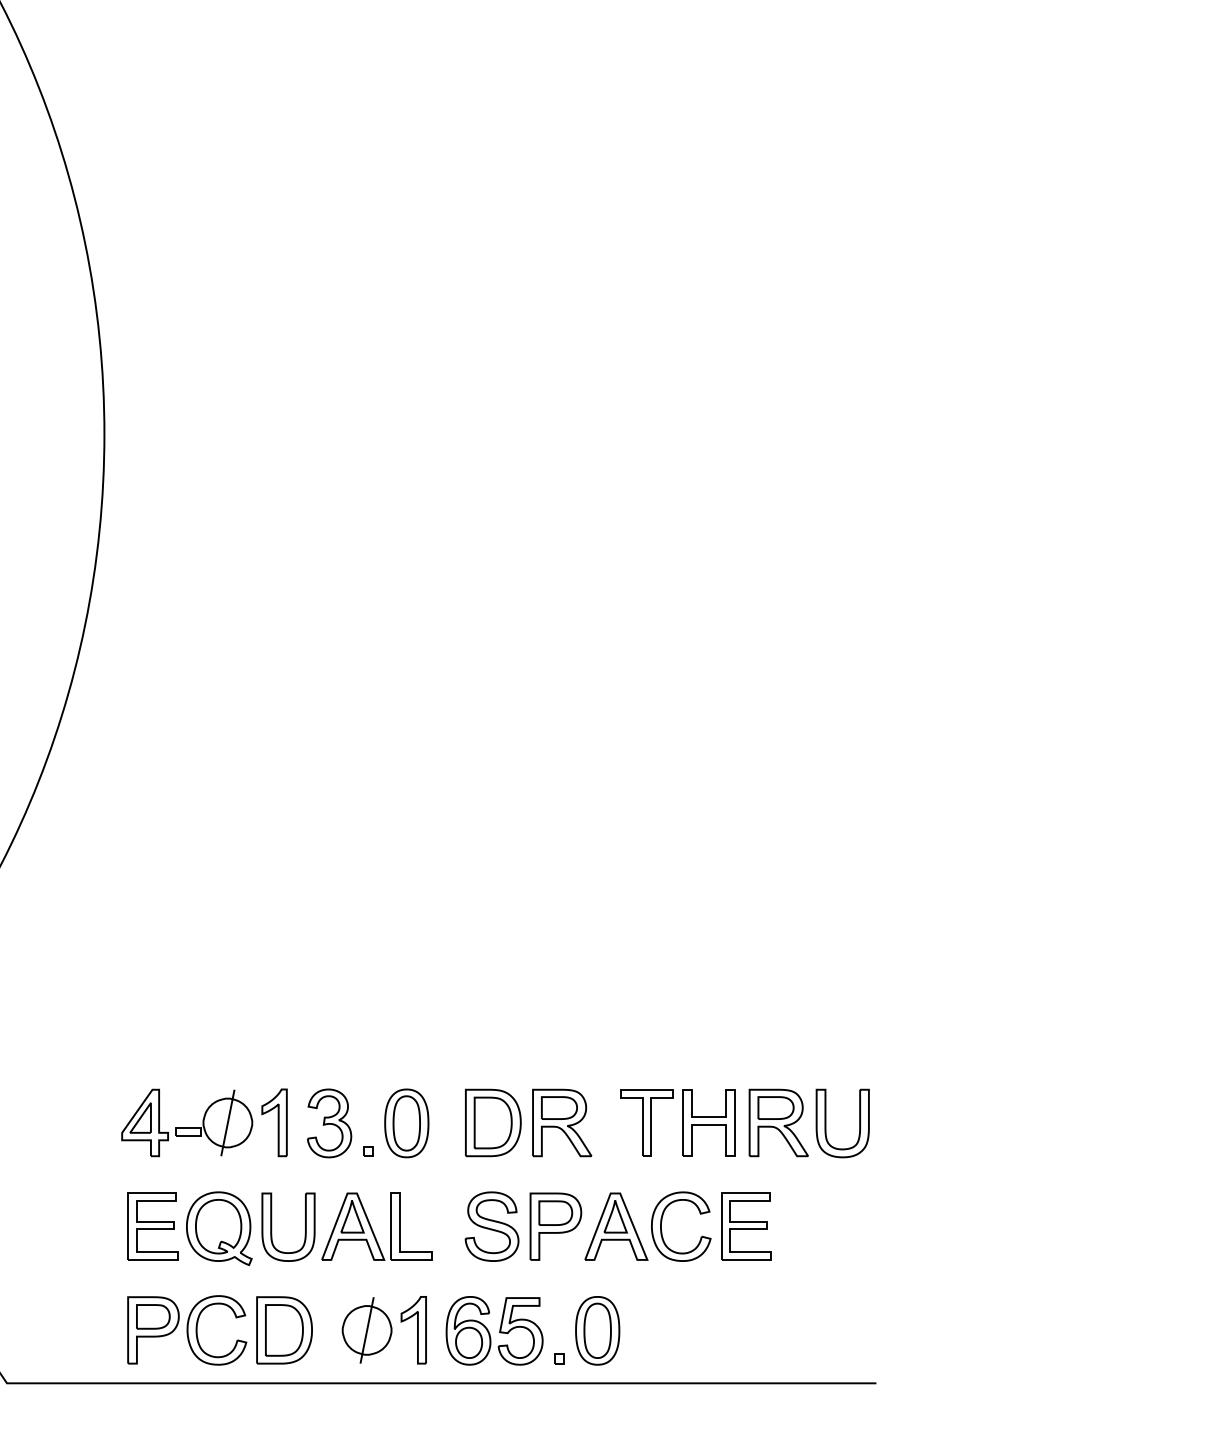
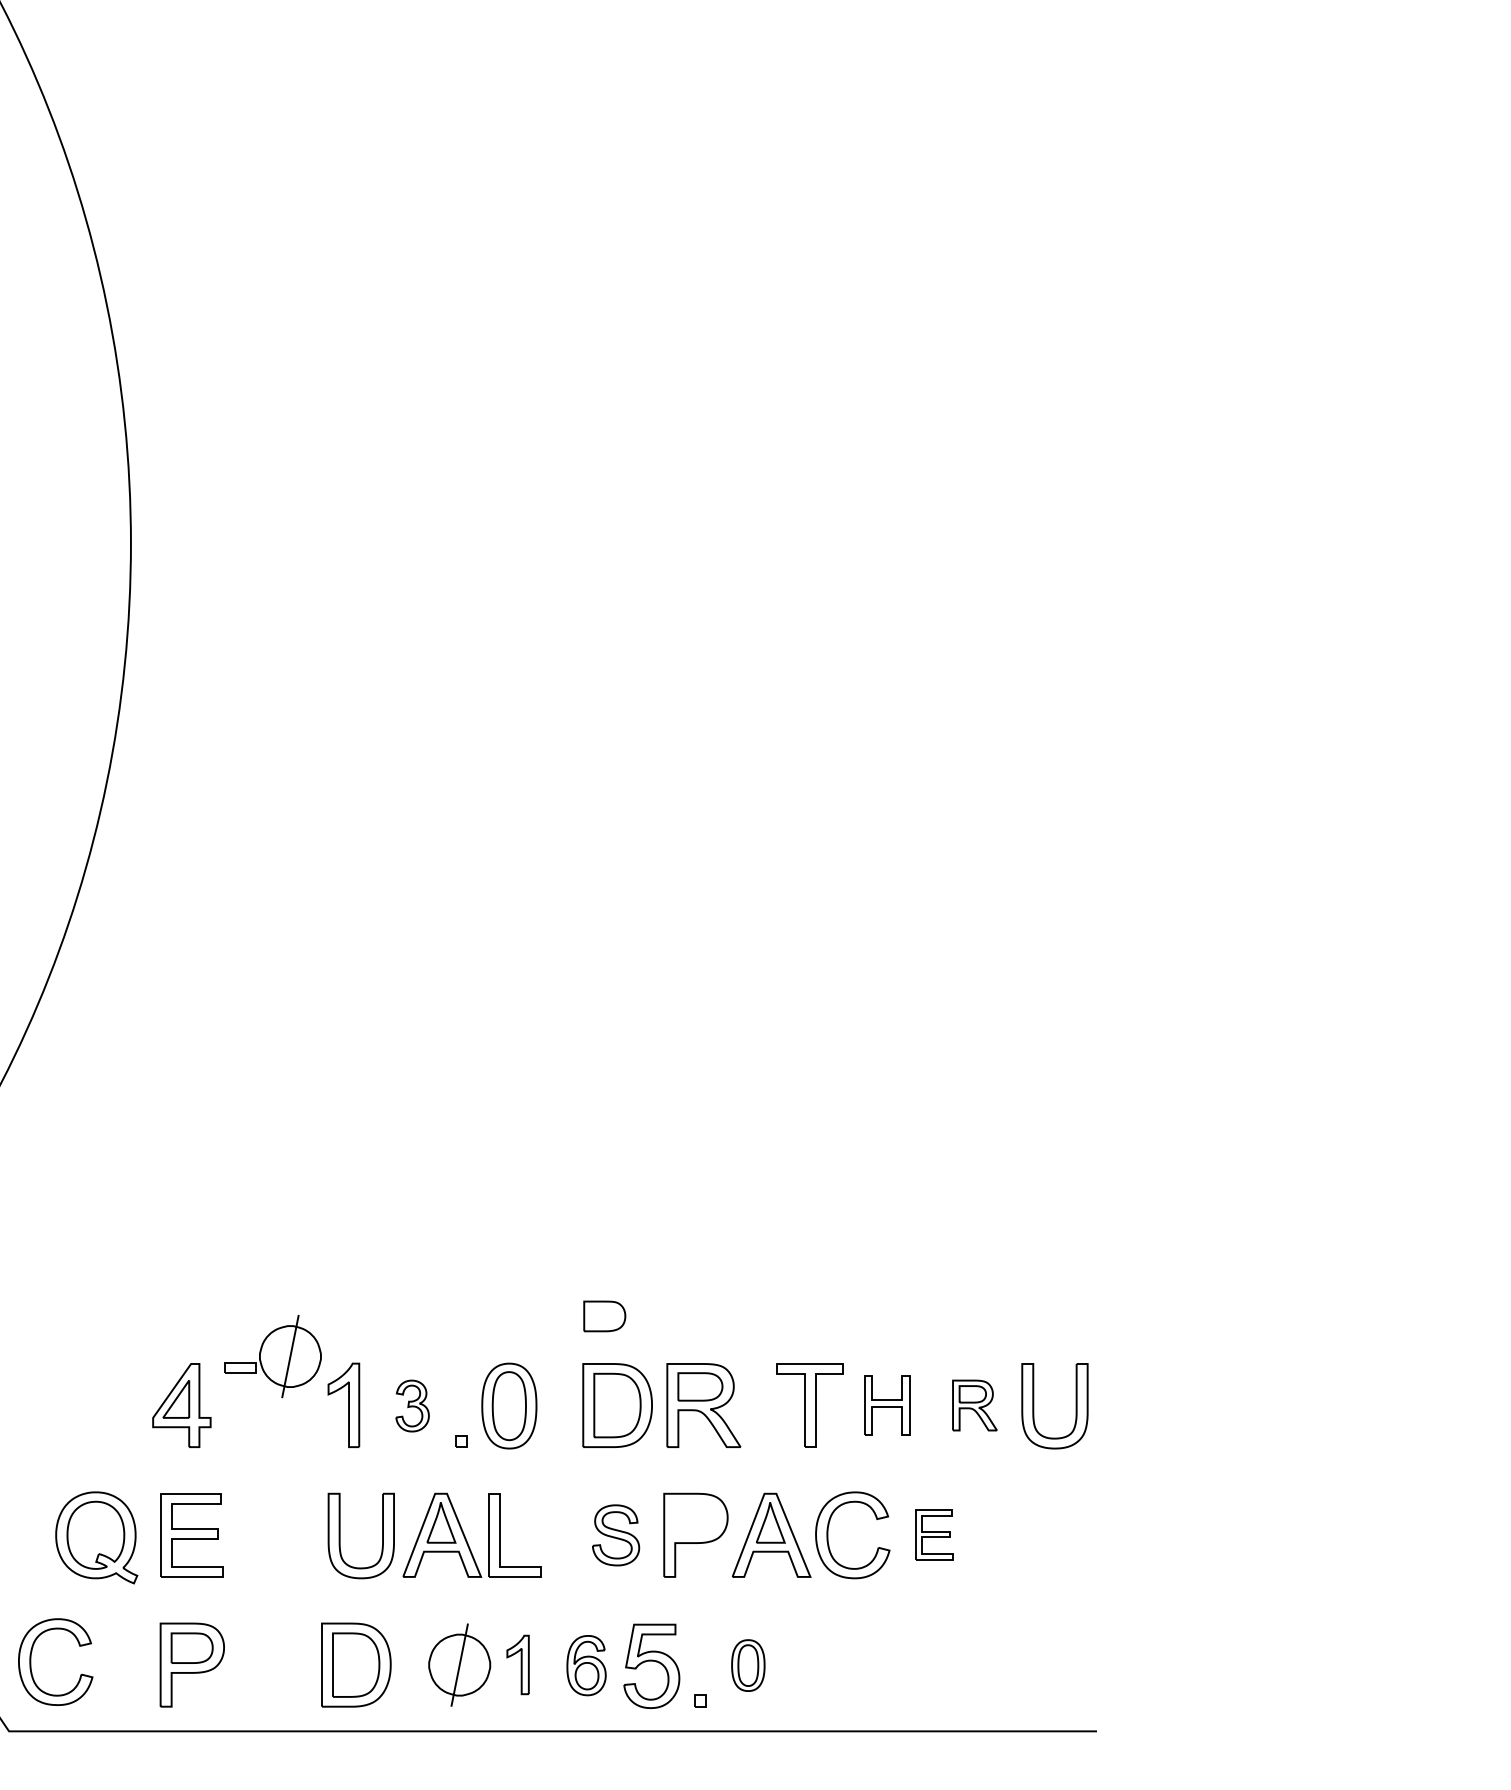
part: (213, 1122) -> (272, 1356), moved
part: (329, 1122) -> (412, 1405), size x0.6
part: (708, 1122) -> (887, 1405), size x0.7
part: (778, 1122) -> (974, 1405), size x0.6
part: (555, 1213) -> (604, 1316), moved
part: (491, 1226) -> (615, 1535), size x0.7
part: (745, 1226) -> (933, 1535), size x0.6
part: (219, 1228) -> (96, 1537), moved
part: (197, 1329) -> (31, 1661), moved
part: (413, 1329) -> (517, 1664), size x0.7
part: (468, 1330) -> (586, 1665), size x0.7
part: (597, 1330) -> (748, 1665), size x0.6

